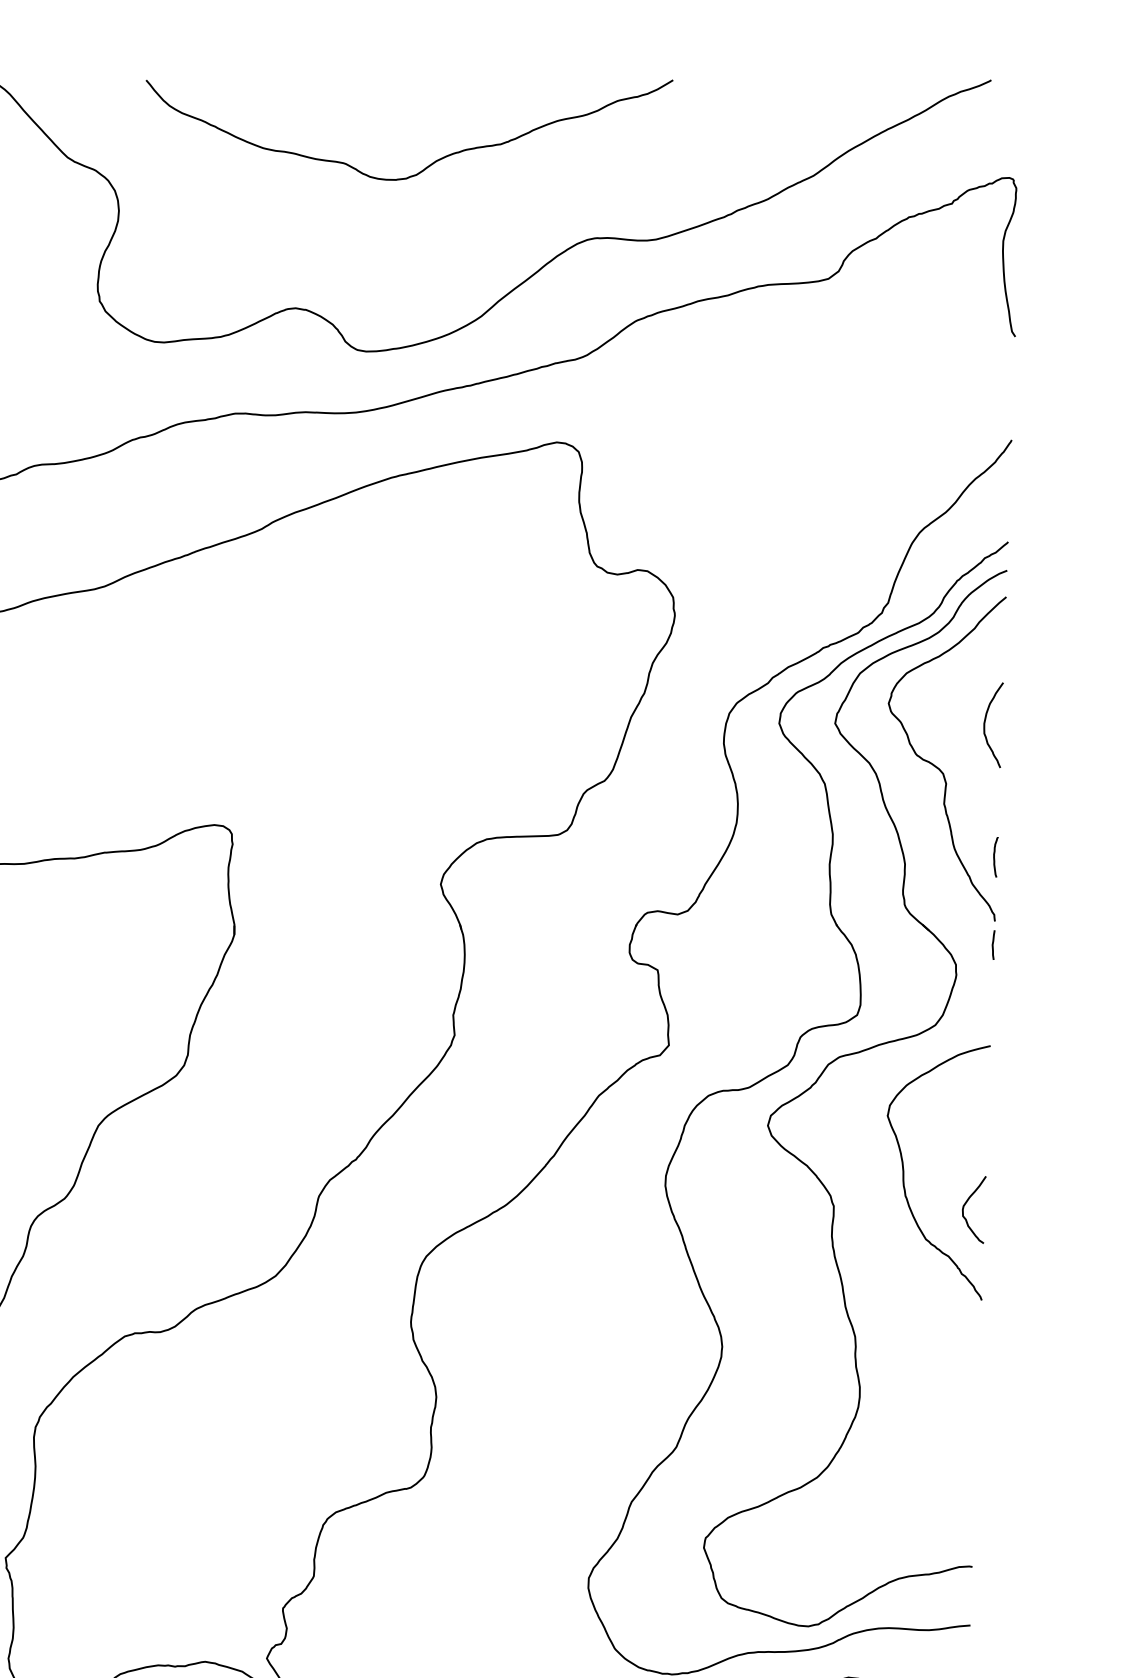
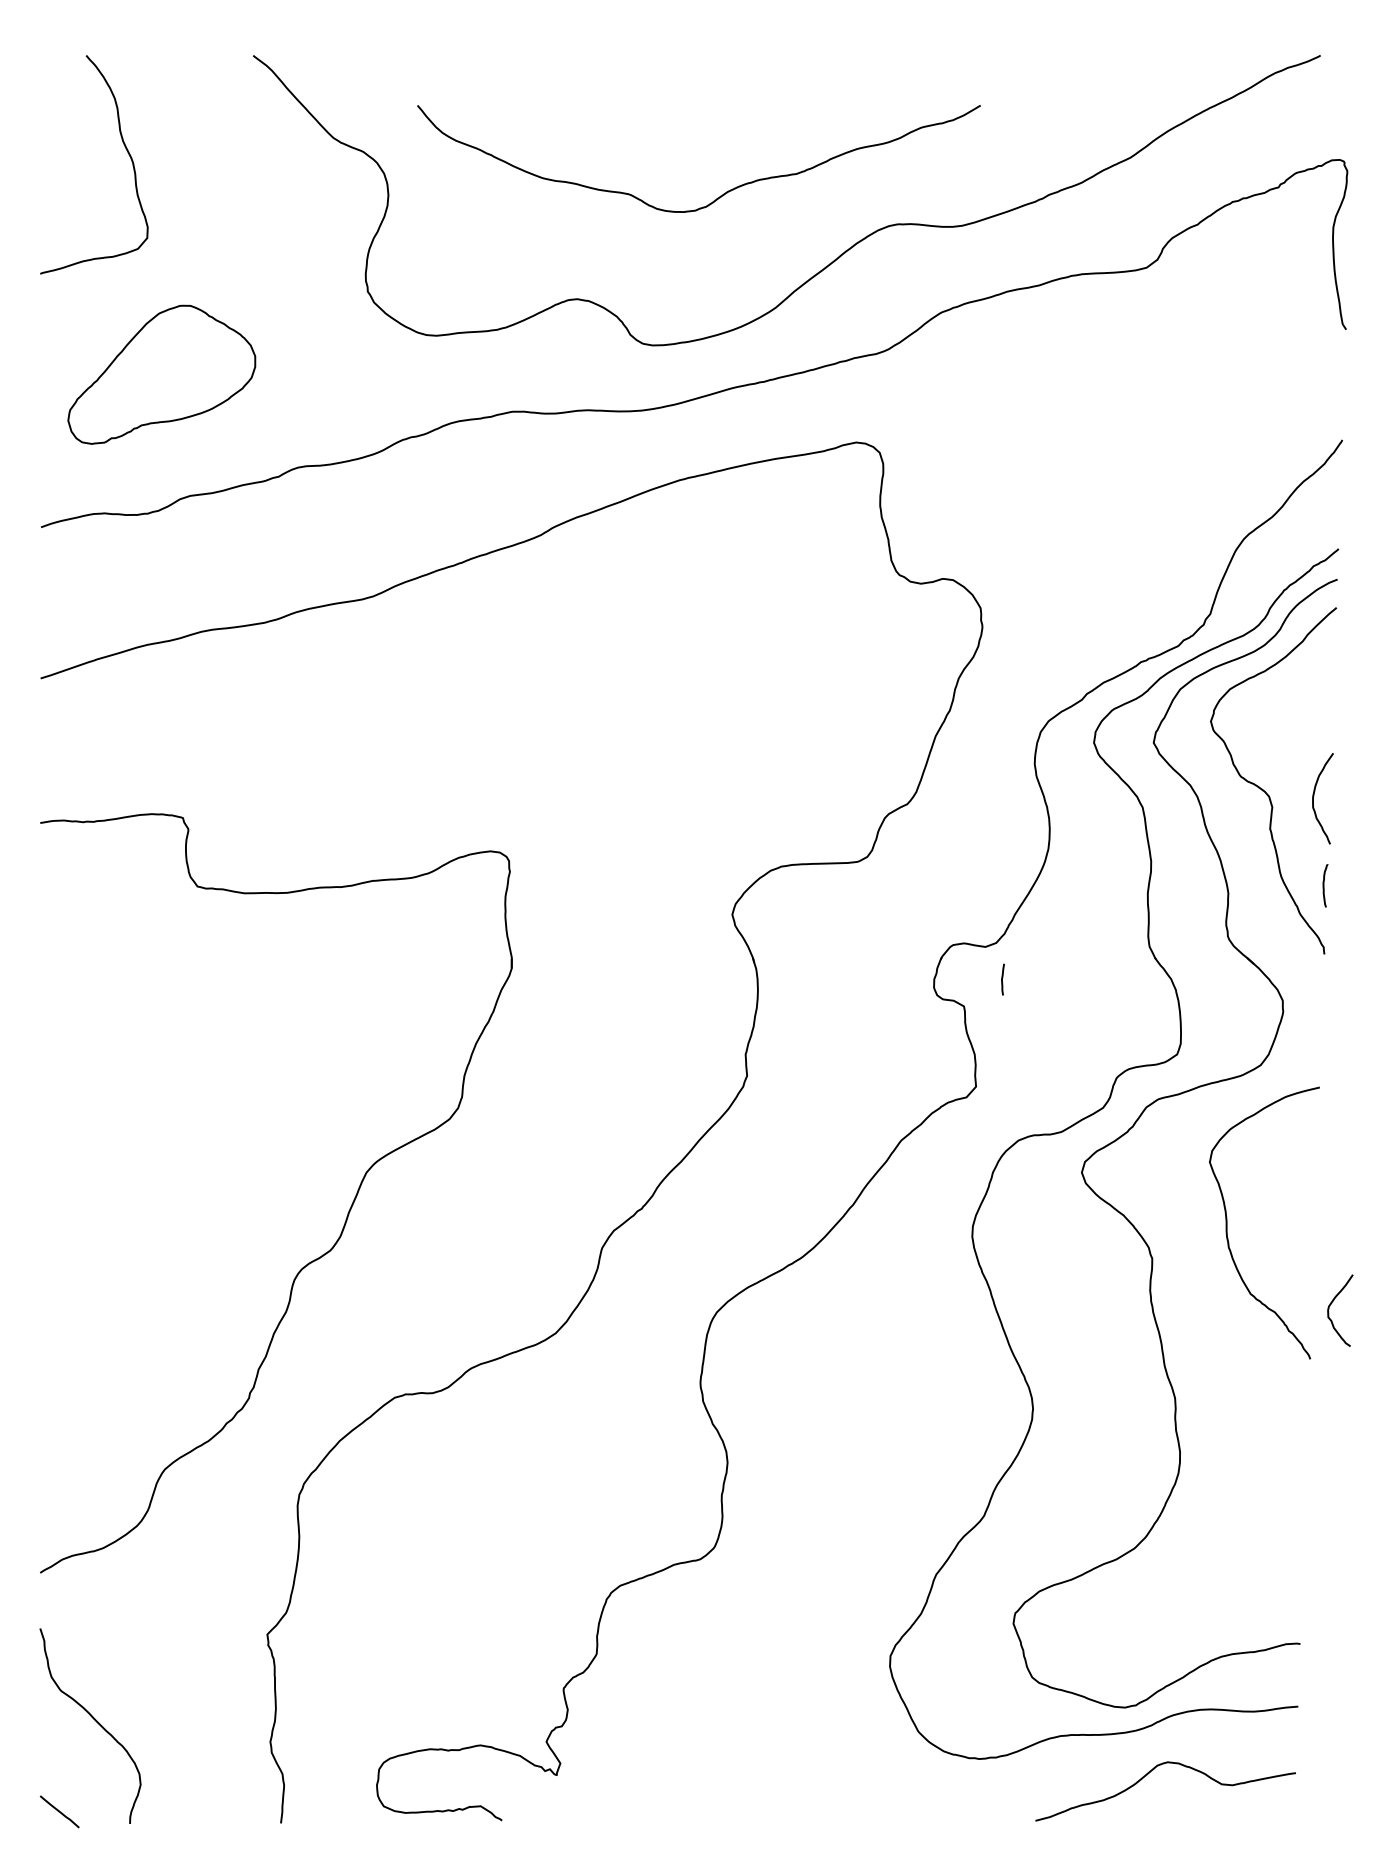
curve: (432, 162) -> (723, 193), moved
curve: (985, 723) -> (1314, 796), moved
line: (993, 944) -> (1002, 979), moved
curve: (966, 1203) -> (1332, 1303), moved

